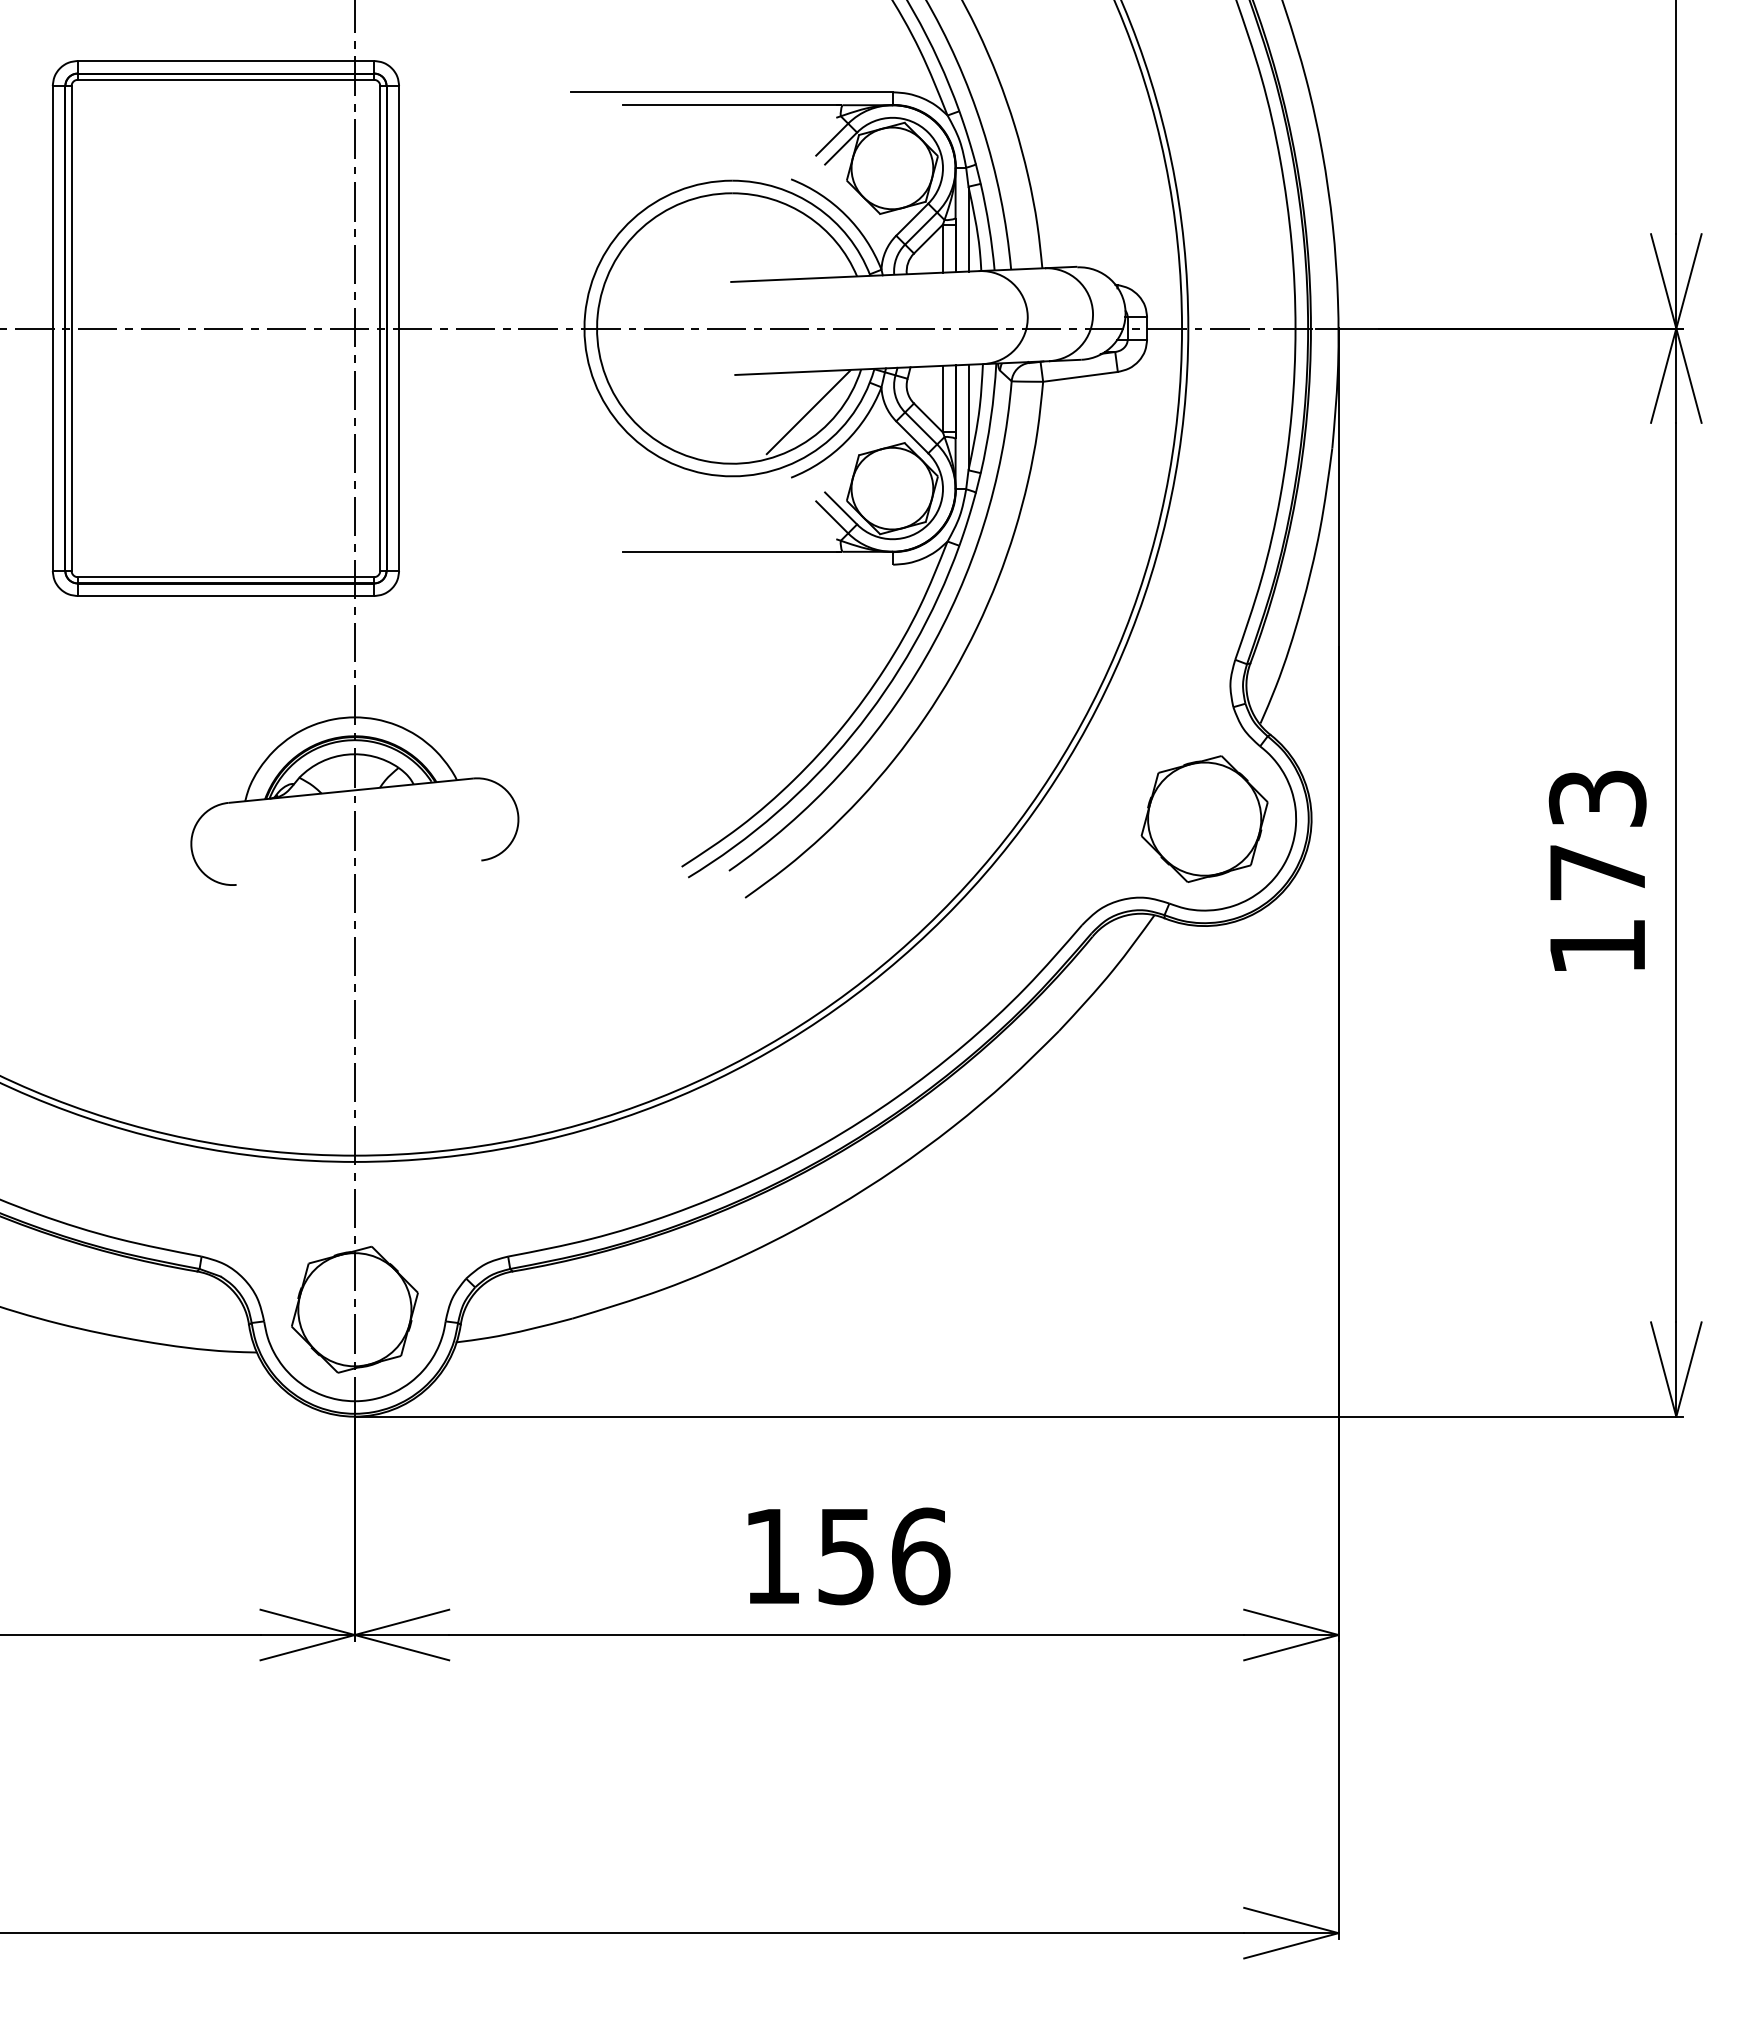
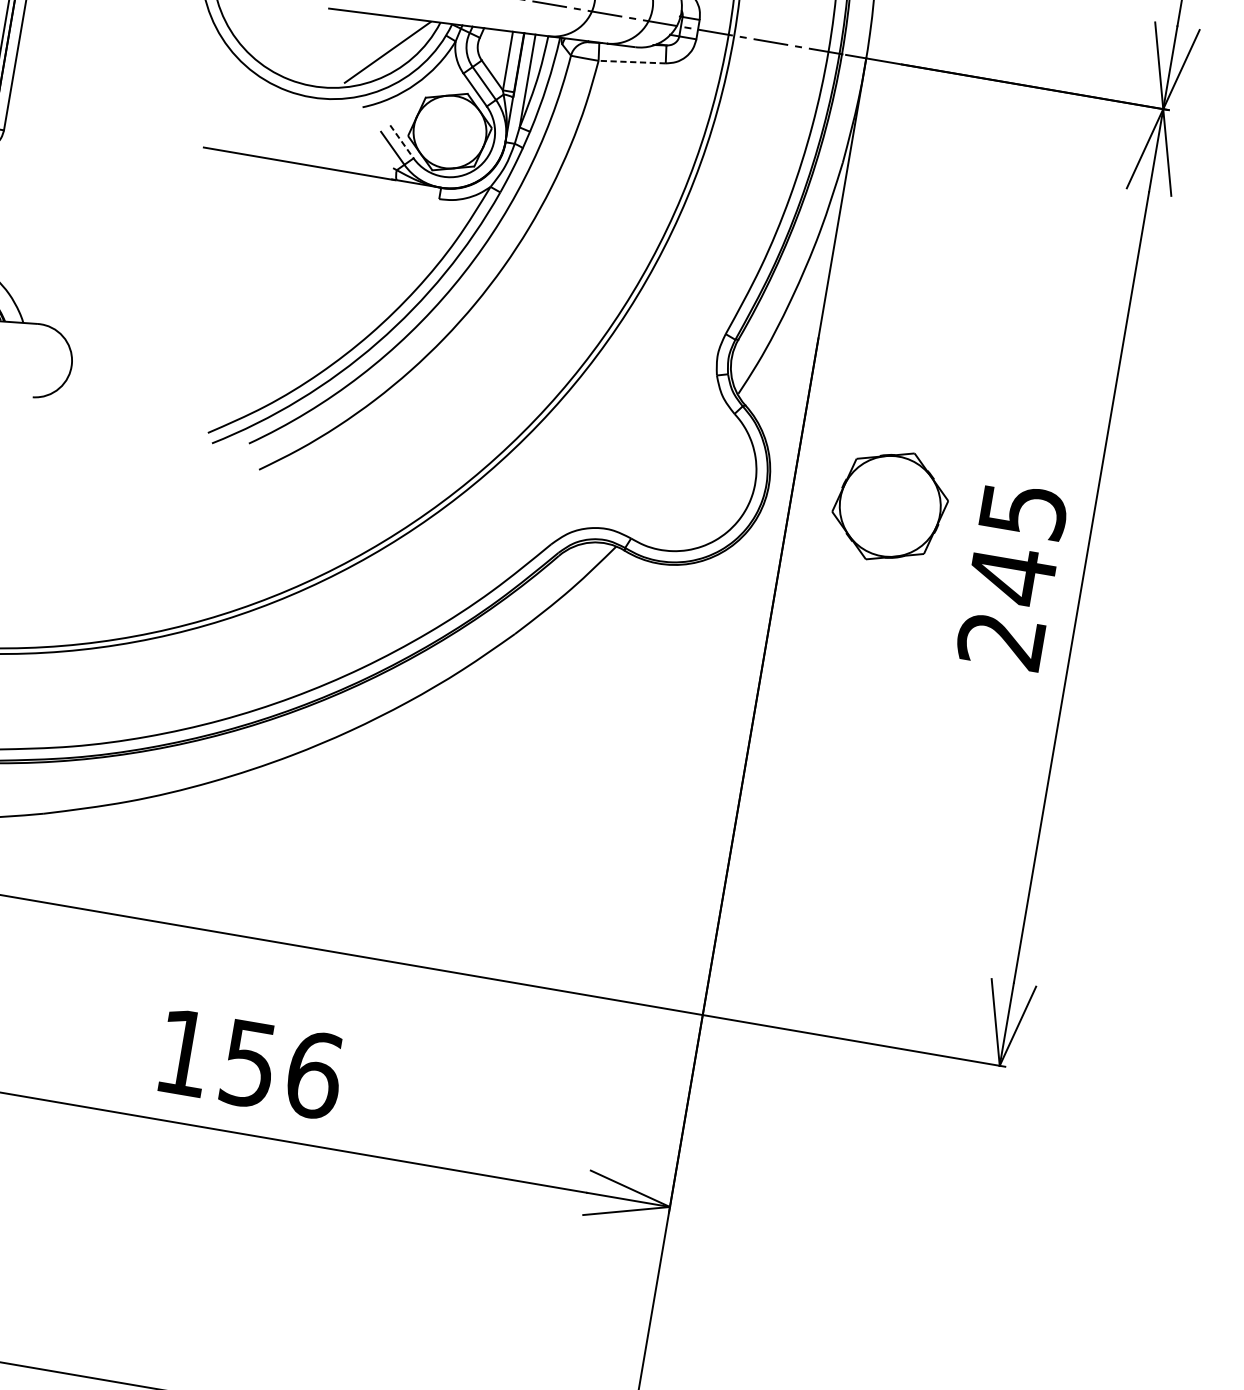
line: (1080, 376) -> (632, 61), solid -> dashed
line: (841, 508) -> (402, 141), solid -> dashed
part: (1204, 818) -> (890, 505), moved
text: (1597, 872) -> (1012, 575), 173 -> 245

